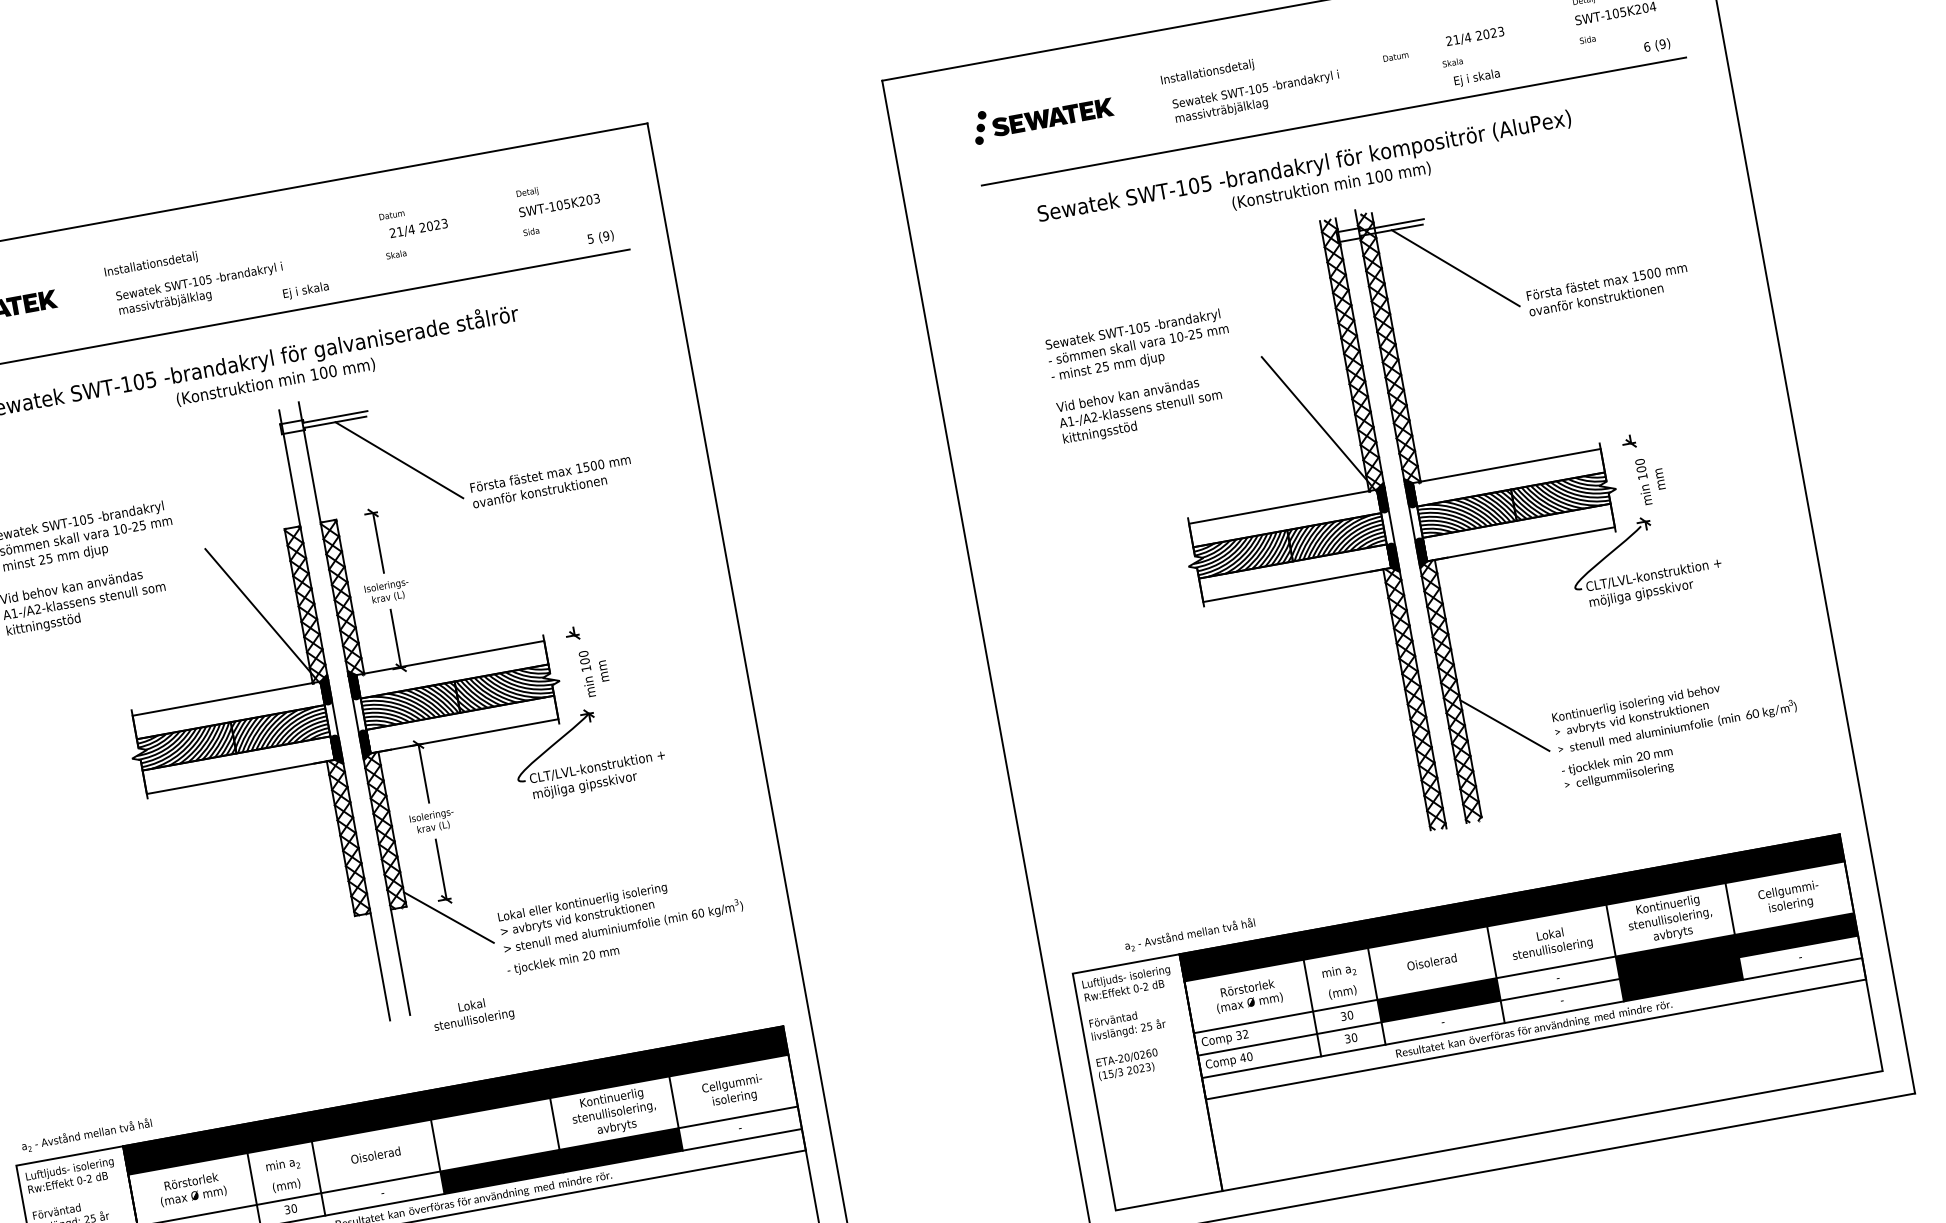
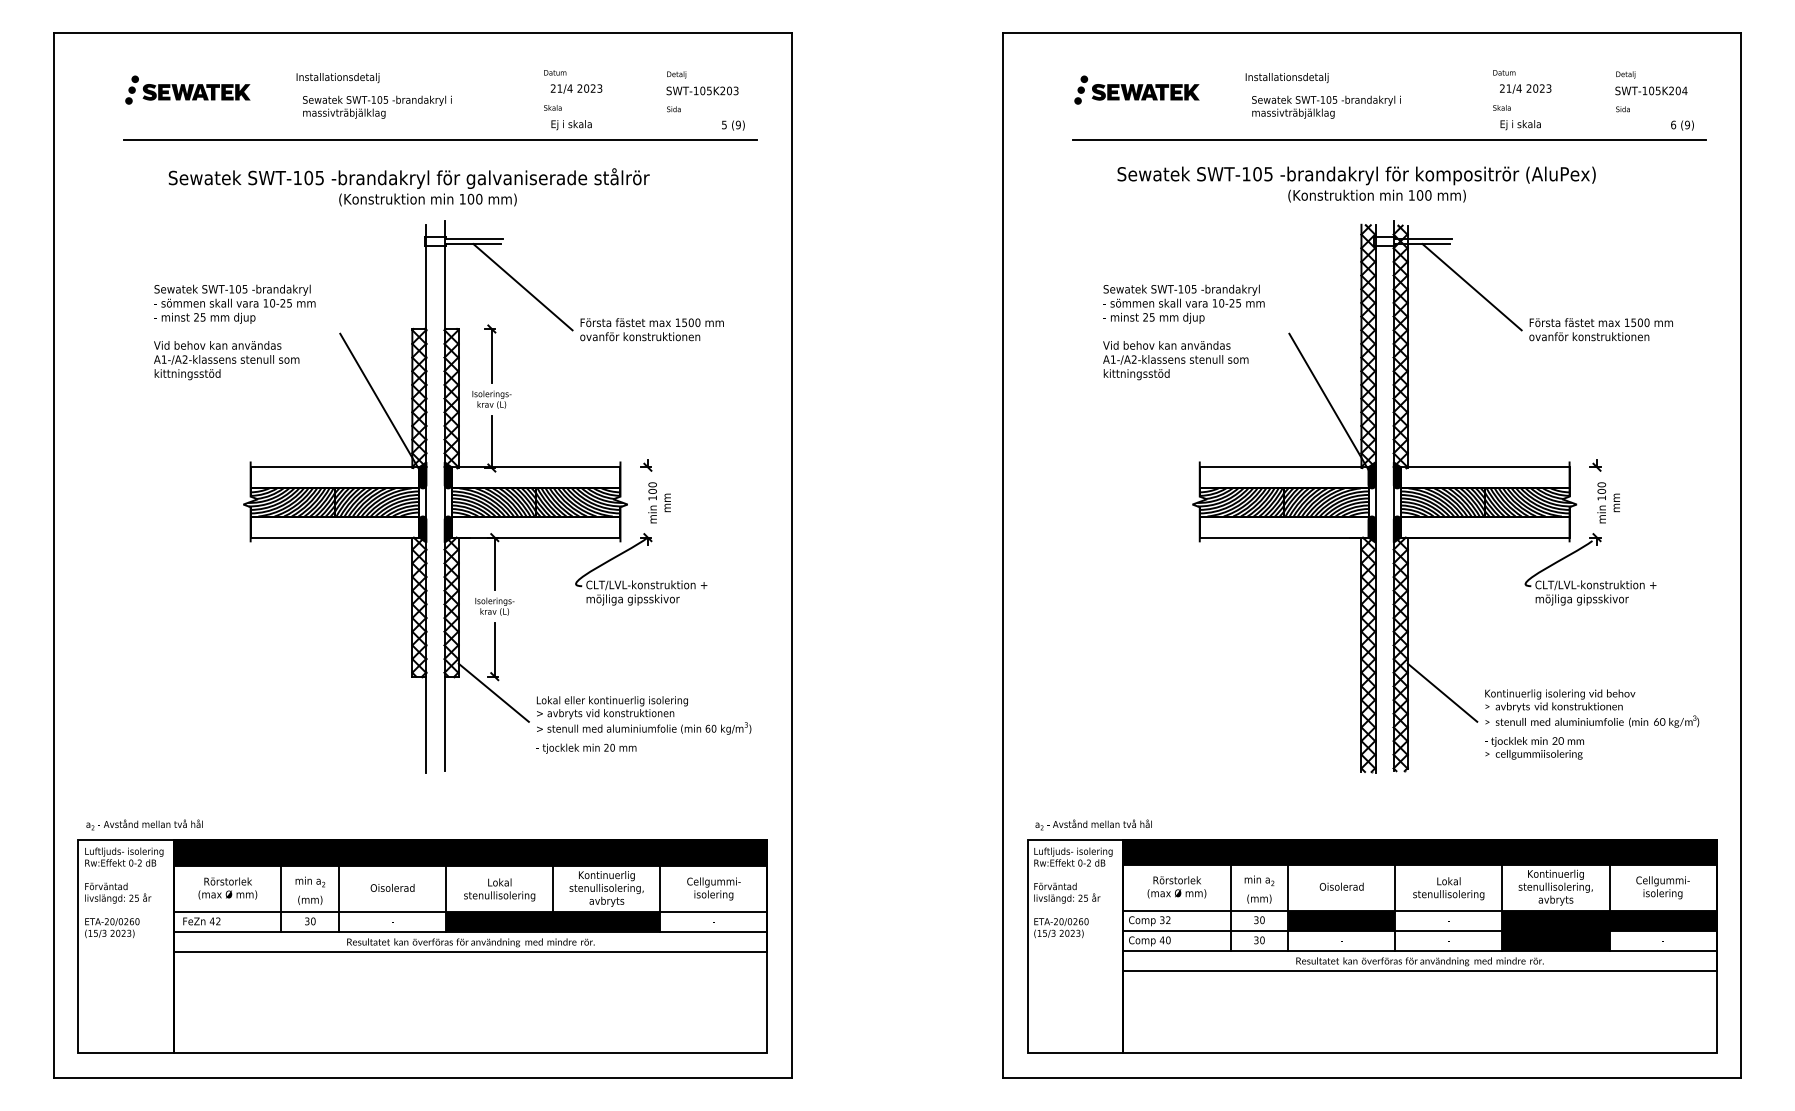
text: (1395, 56) -> (1504, 72), moved
text: (305, 291) -> (571, 125), moved
text: (1189, 934) -> (1093, 824), moved
text: (472, 1012) -> (499, 889), moved

